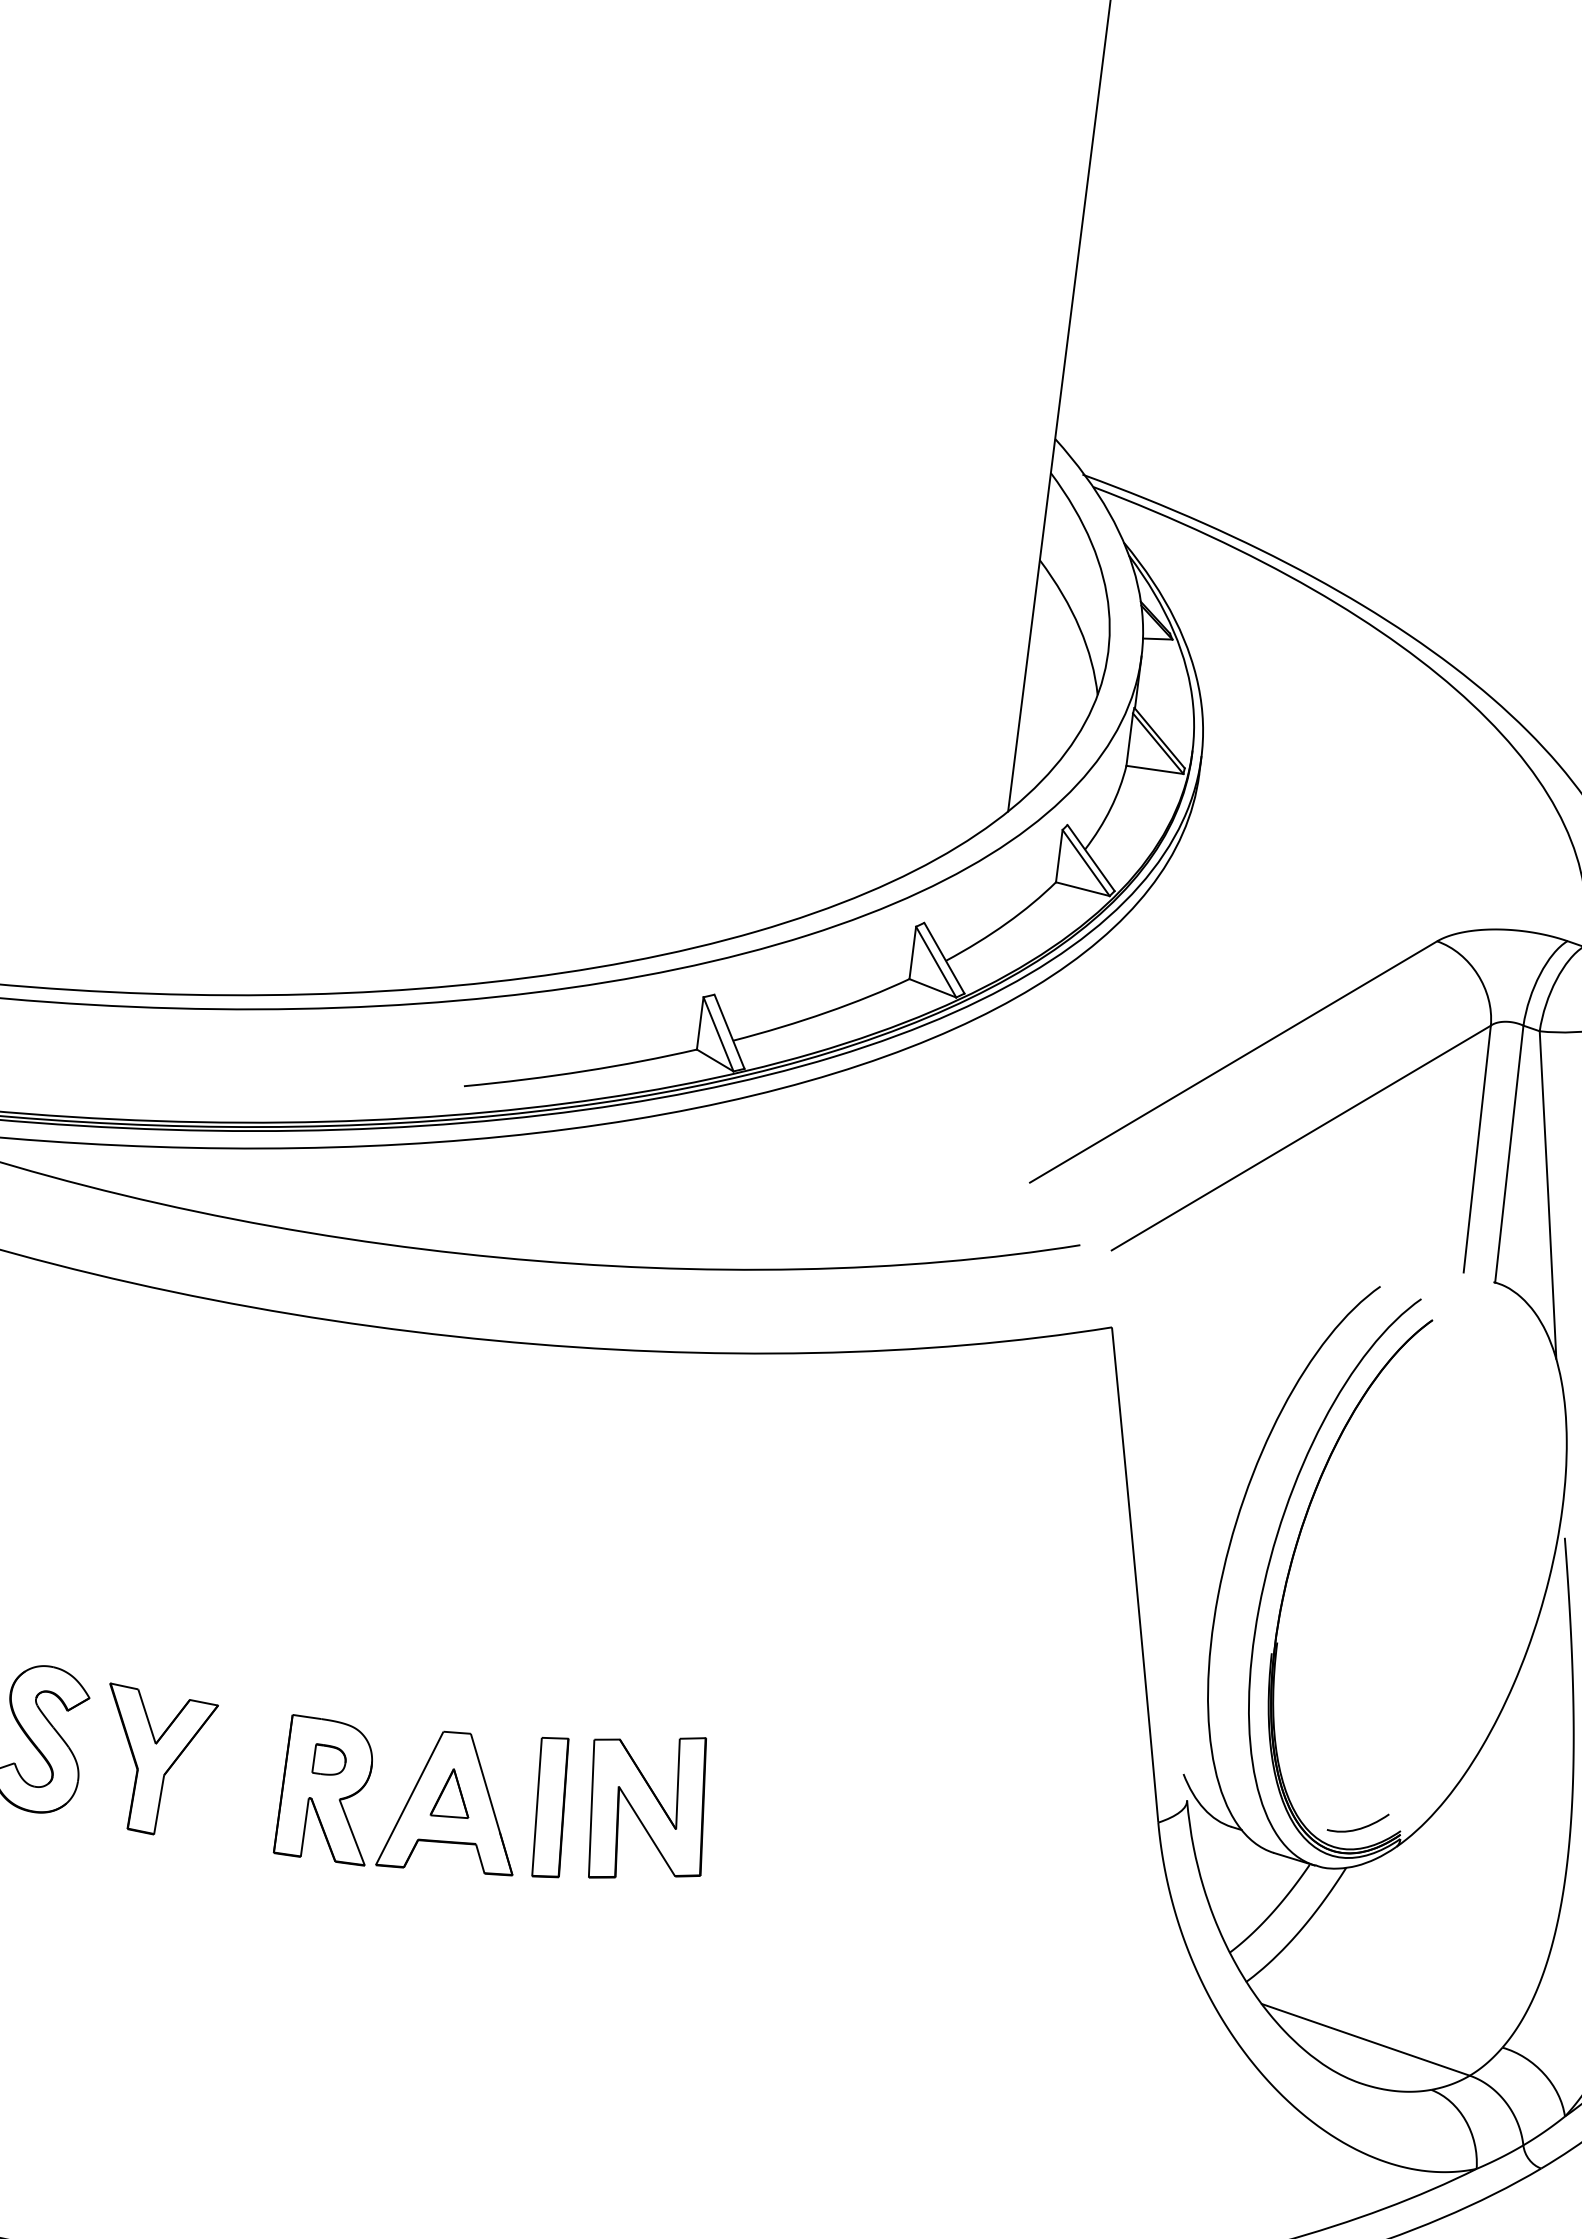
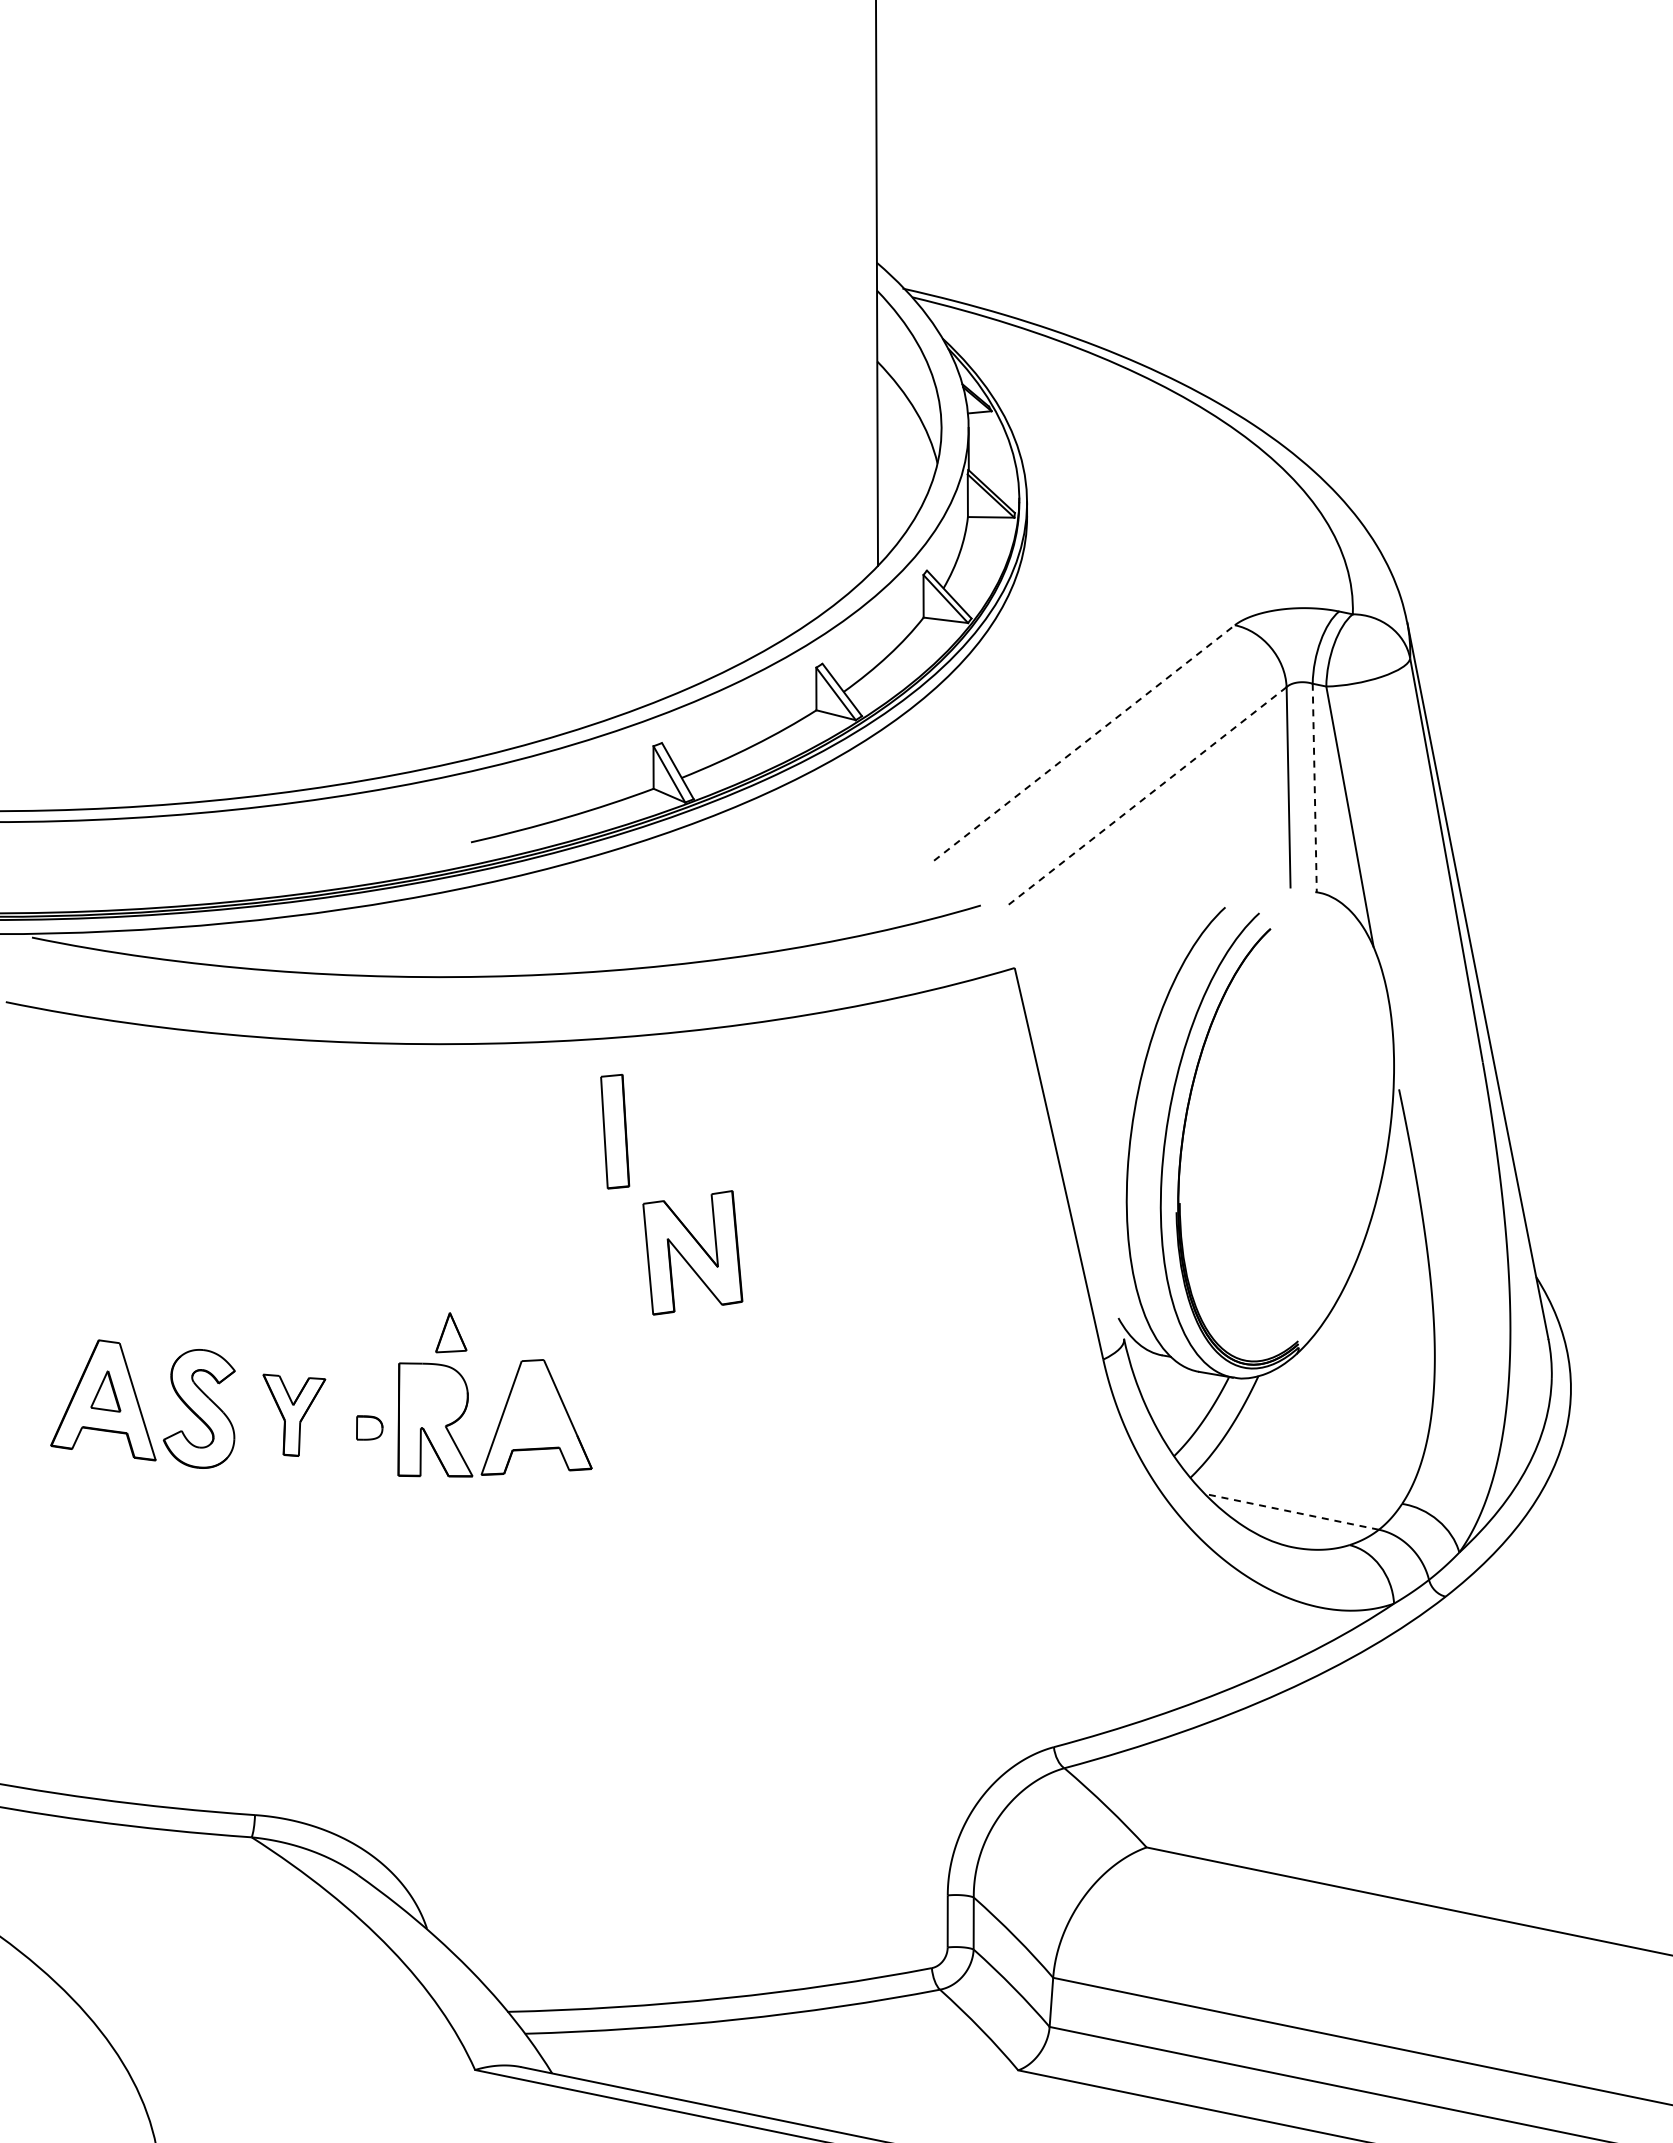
line: (1233, 1061) -> (1084, 742), solid -> dashed
line: (1301, 1137) -> (1146, 796), solid -> dashed
line: (1508, 1154) -> (1314, 788), solid -> dashed
part: (329, 1759) -> (369, 1427), moved
part: (155, 1762) -> (294, 1415), size x0.7
part: (452, 1793) -> (451, 1332), moved
part: (550, 1807) -> (615, 1131), moved
part: (647, 1807) -> (692, 1252), moved
curve: (1360, 1827) -> (1265, 1342), removed
line: (1366, 2039) -> (1292, 1511), solid -> dashed

